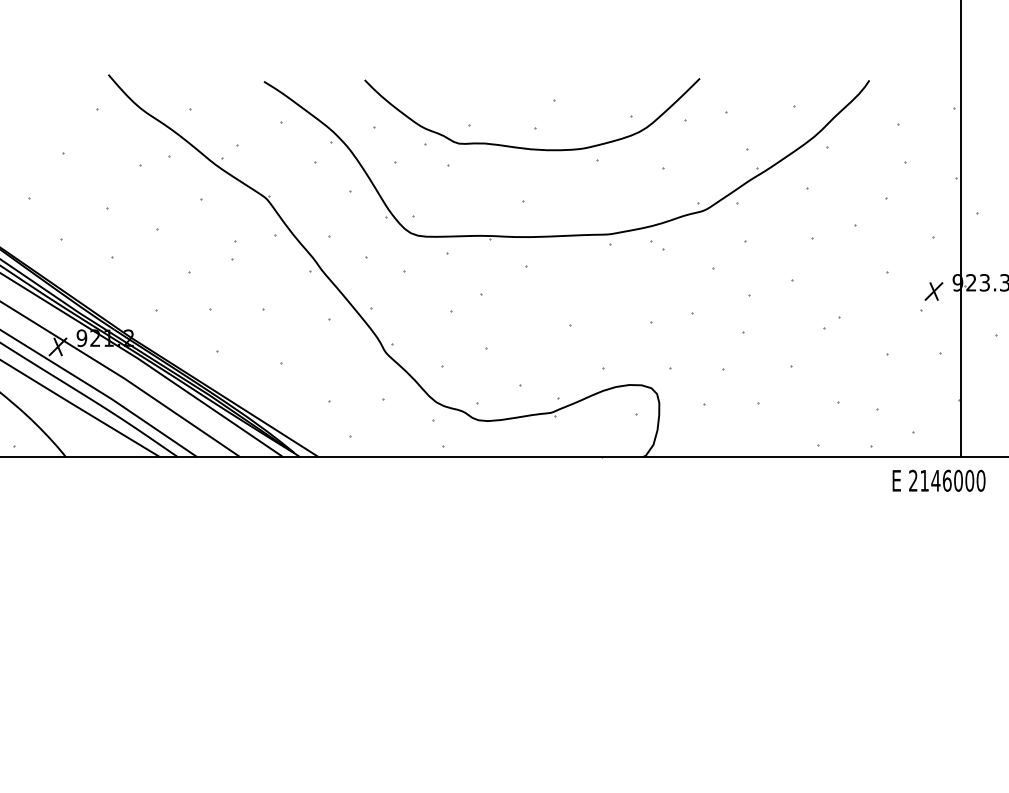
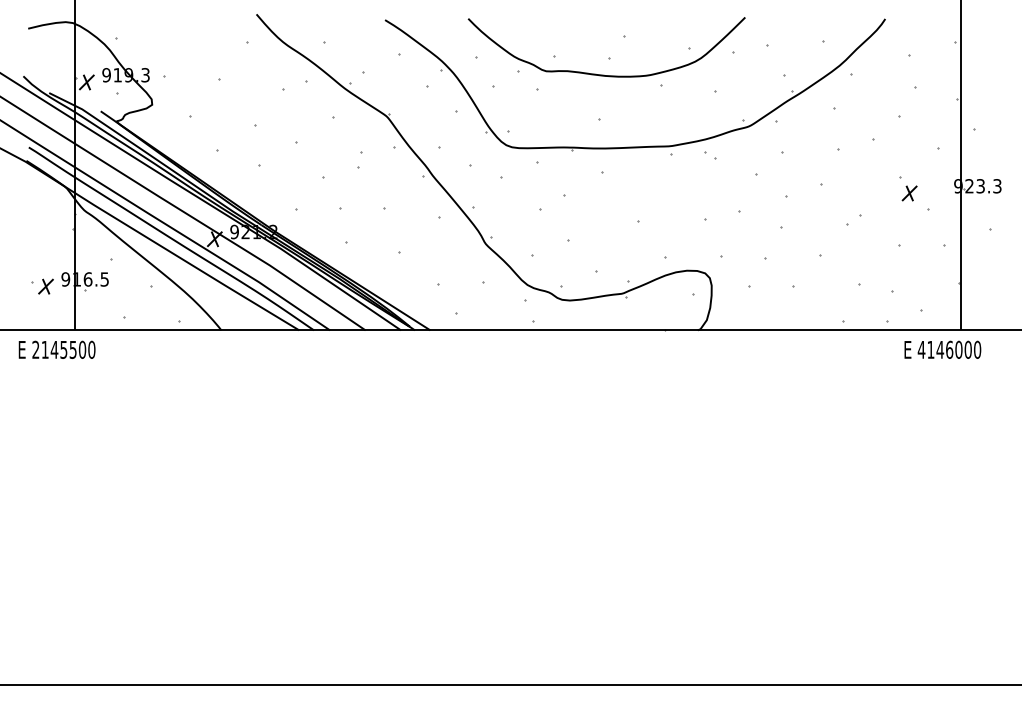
part: (933, 291) -> (909, 193), moved
text: (913, 480) -> (921, 349), 2146000 -> 4146000

